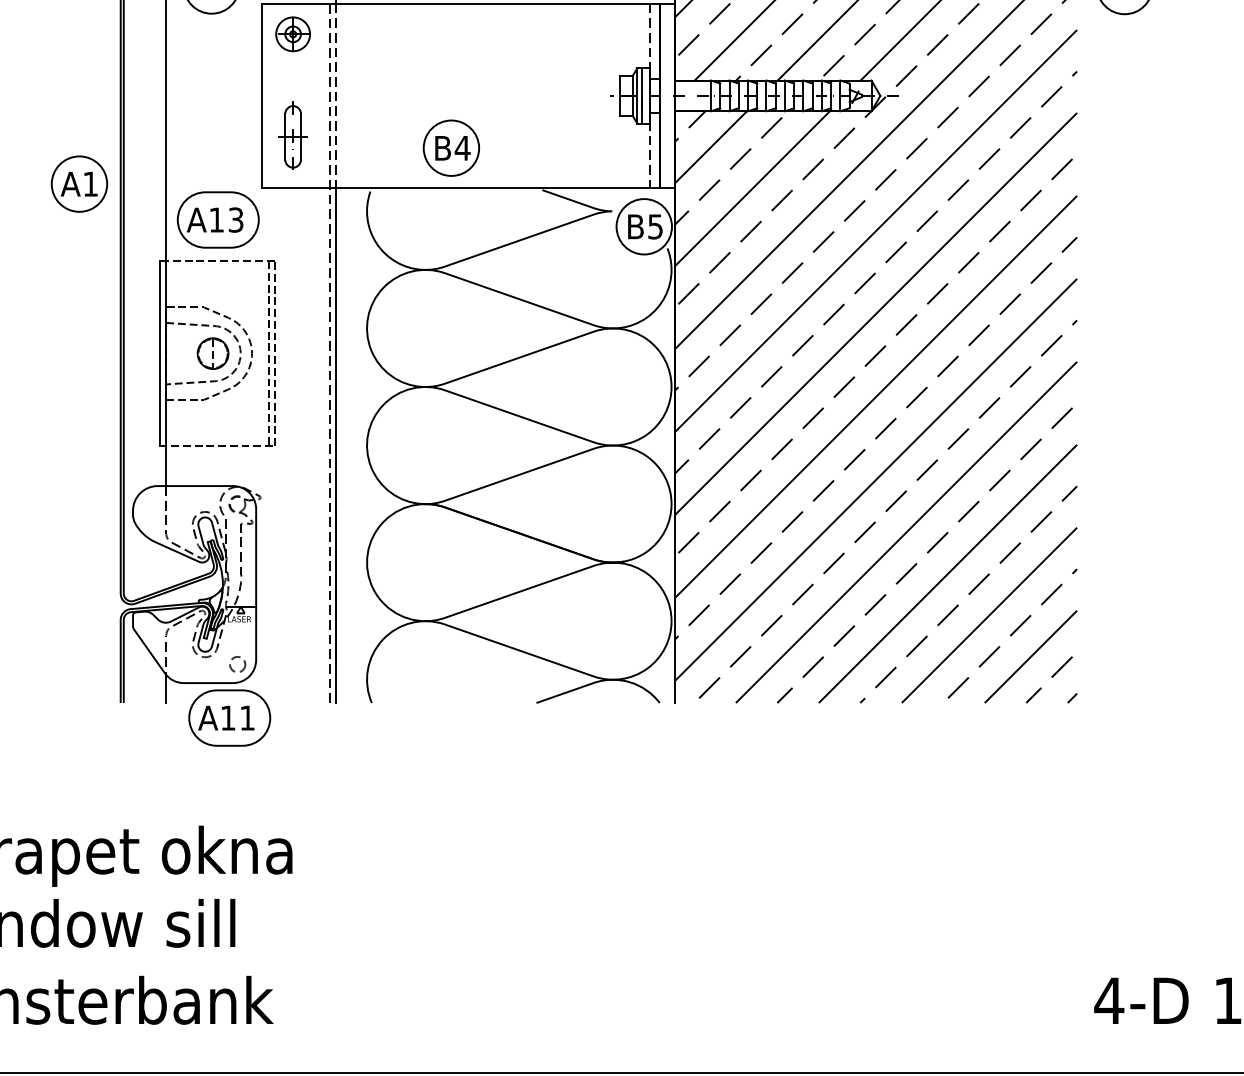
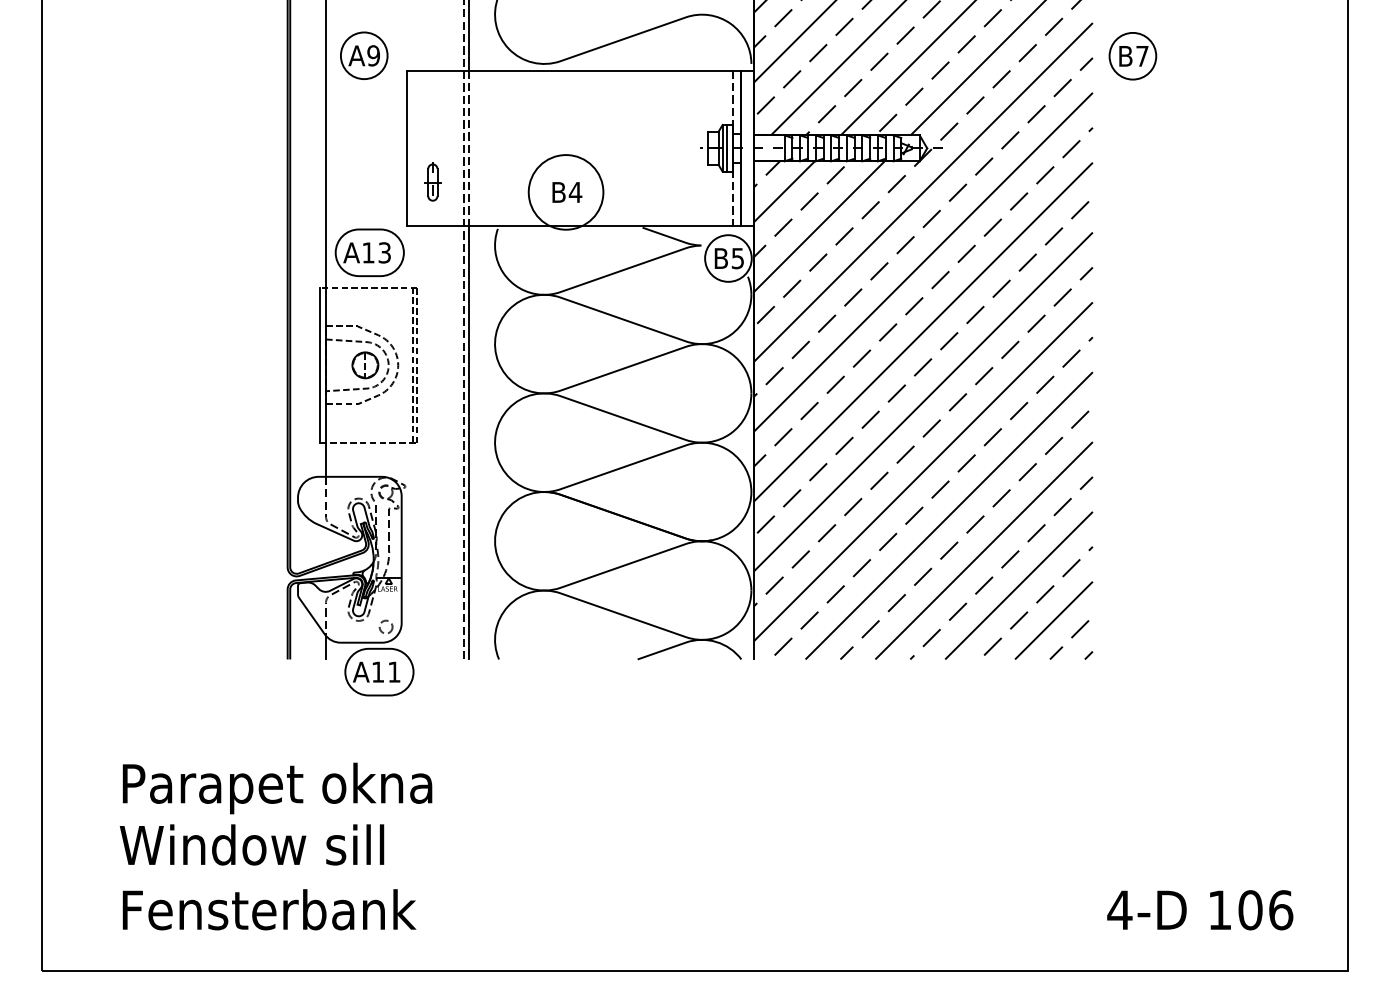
part: (292, 34) -> (432, 96), removed
part: (292, 135) -> (432, 181), size x0.7
circle: (450, 148) -> (565, 192), size x1.6
part: (78, 183) -> (252, 222), removed

